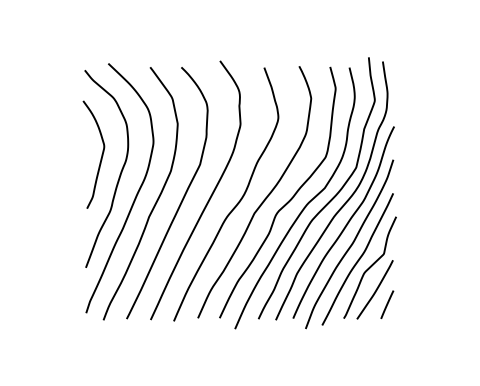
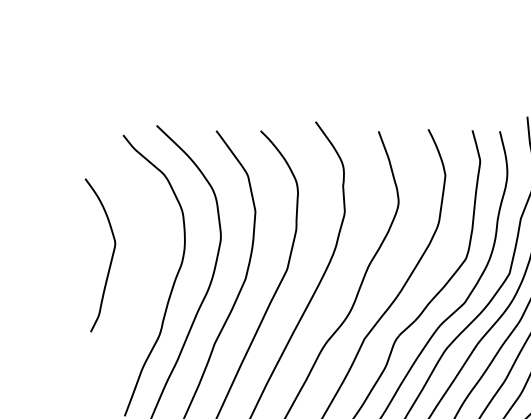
curve: (101, 154) -> (111, 254), moved

